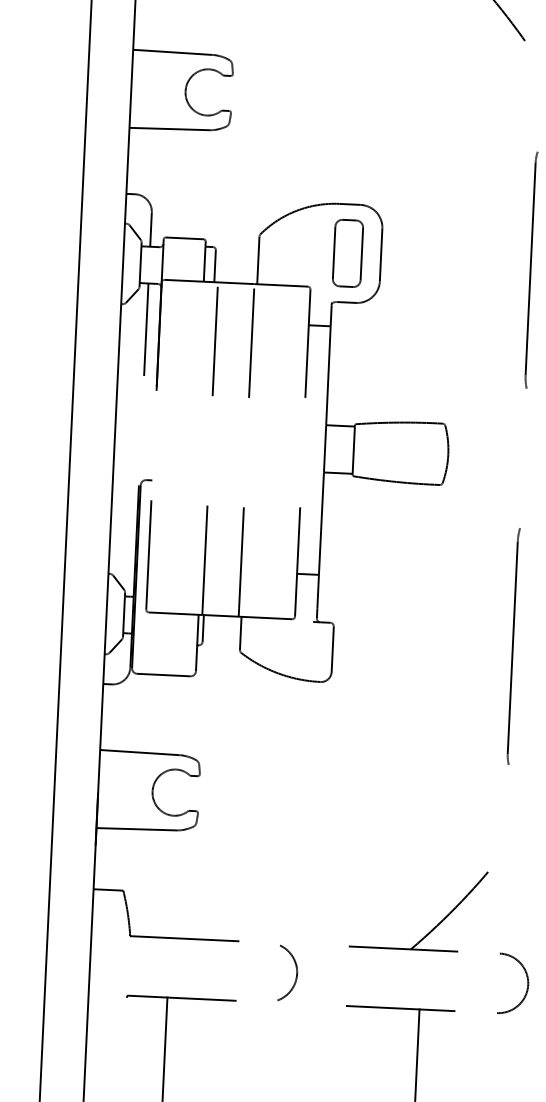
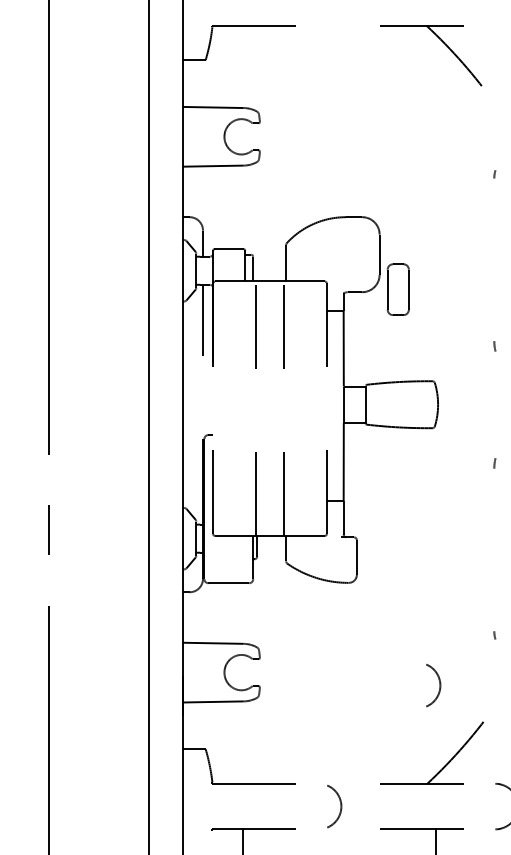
part: (346, 253) -> (397, 289), moved
line: (530, 268) -> (494, 259), removed
line: (513, 647) -> (494, 549), removed
arc: (432, 821) -> (439, 685), added

